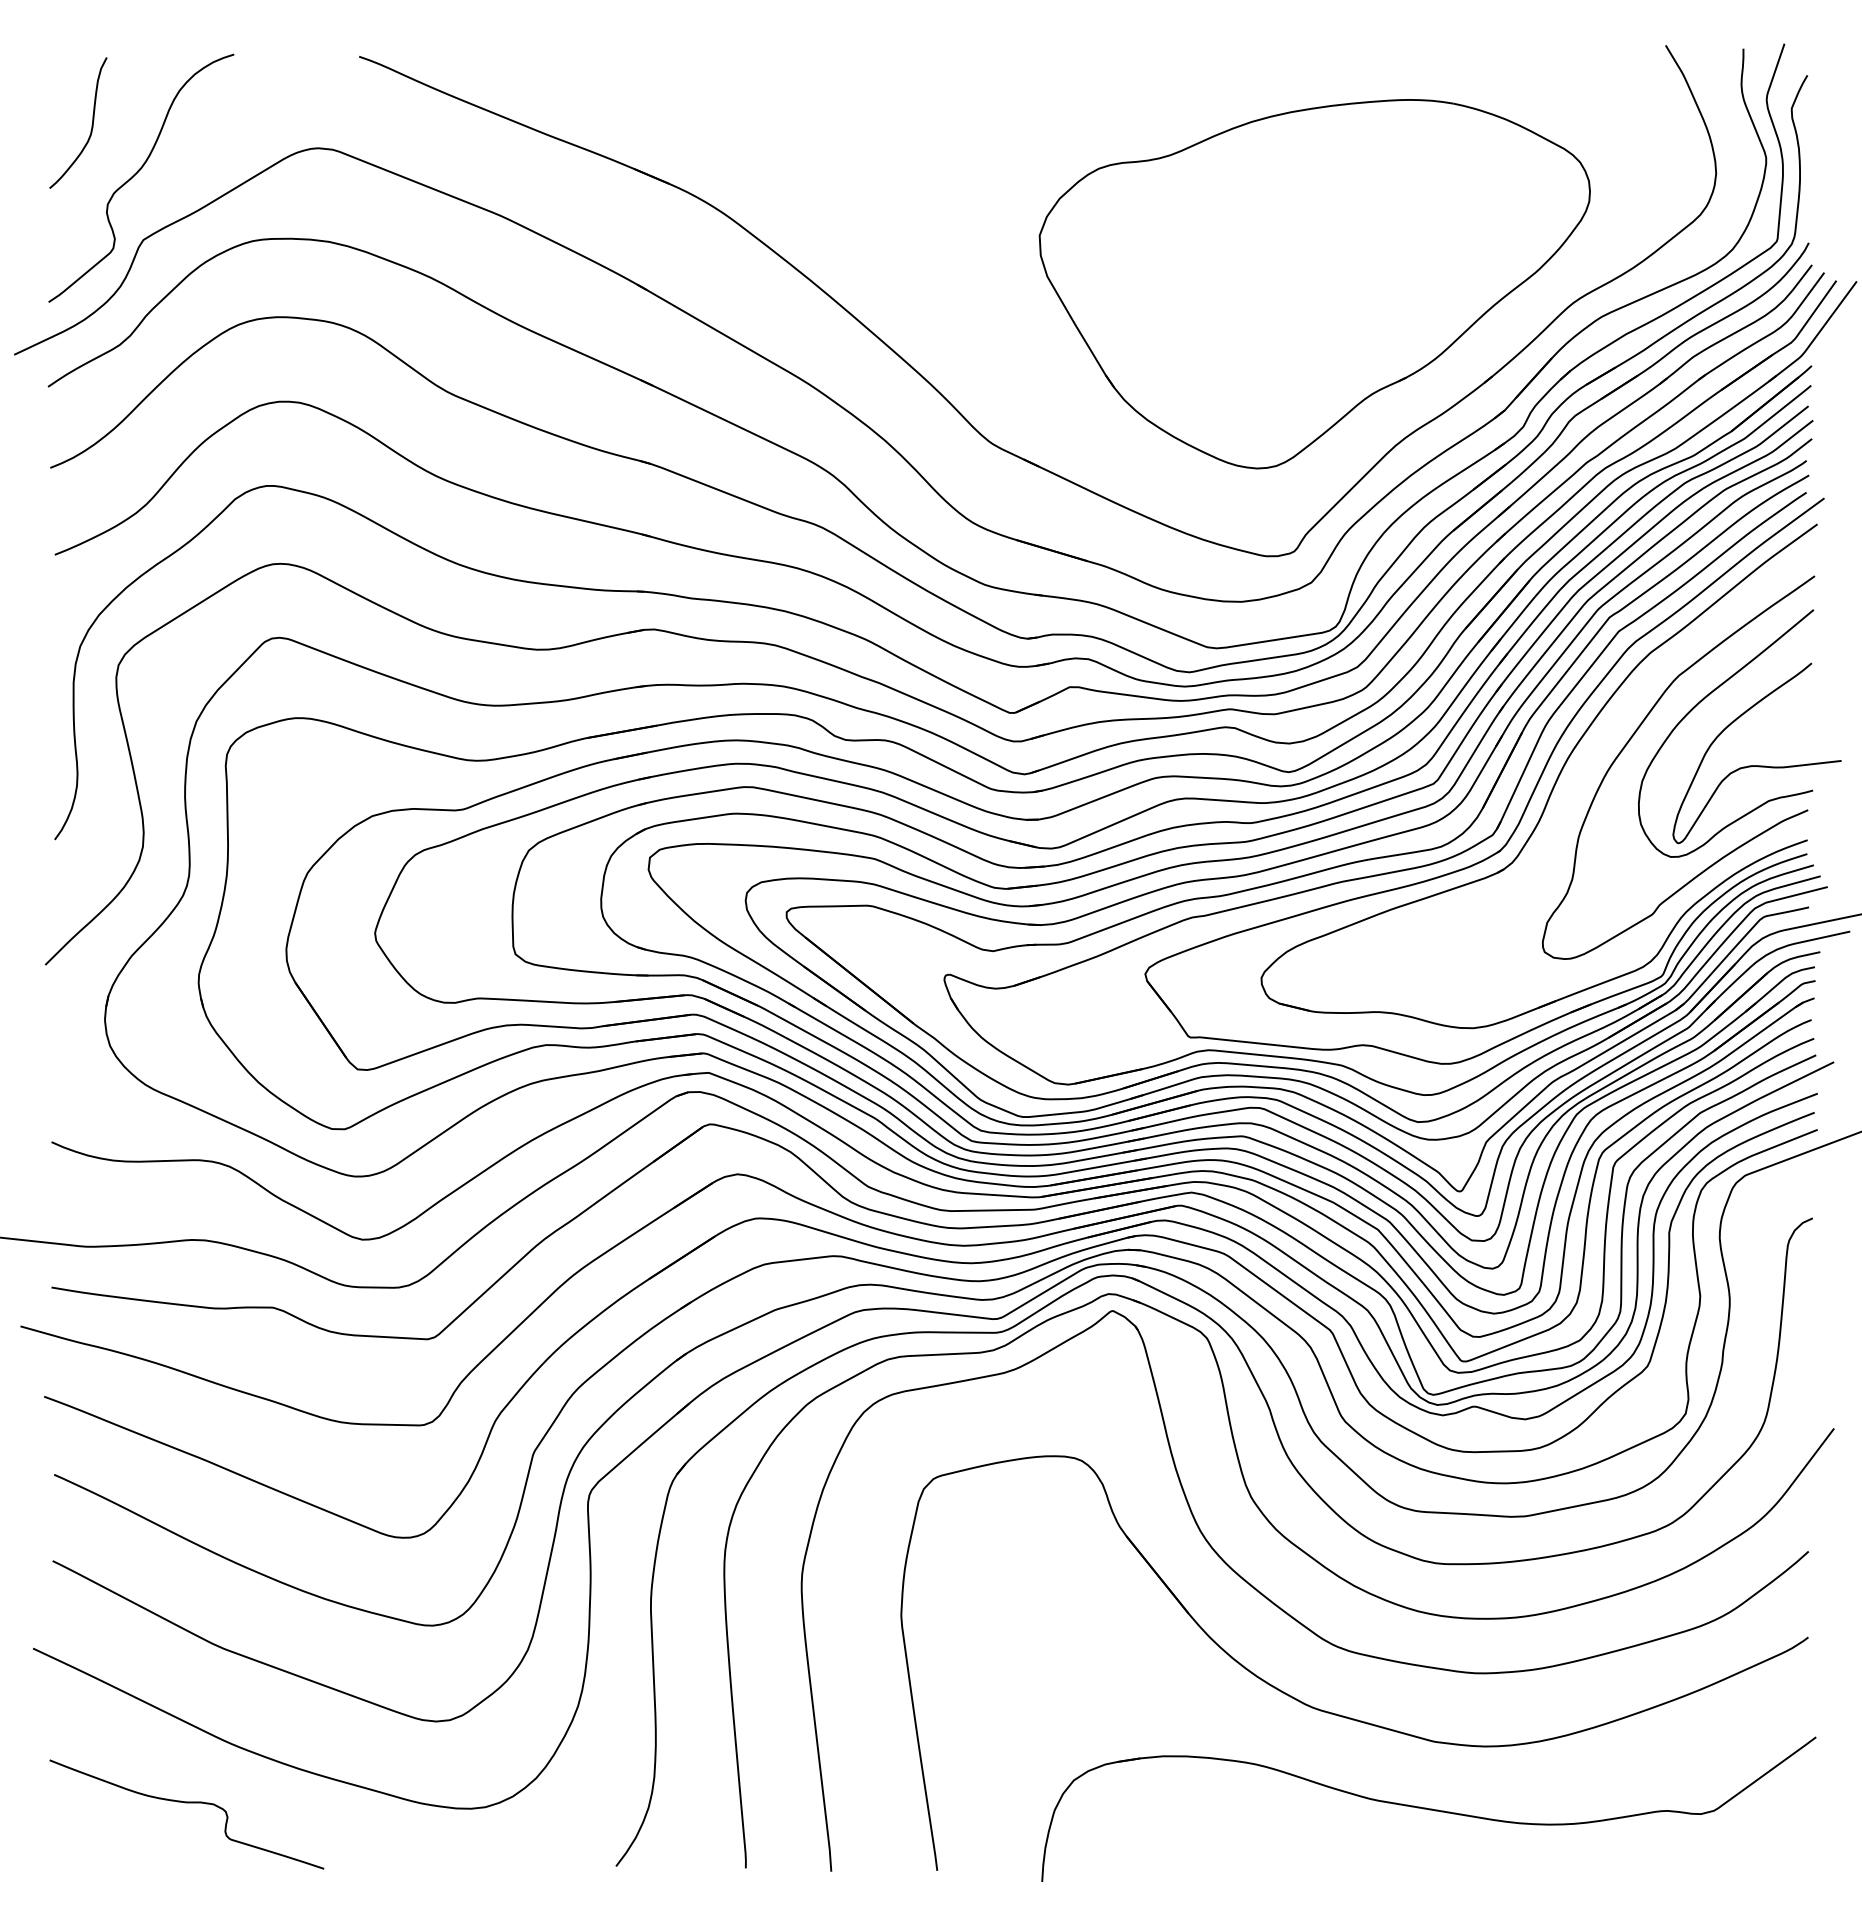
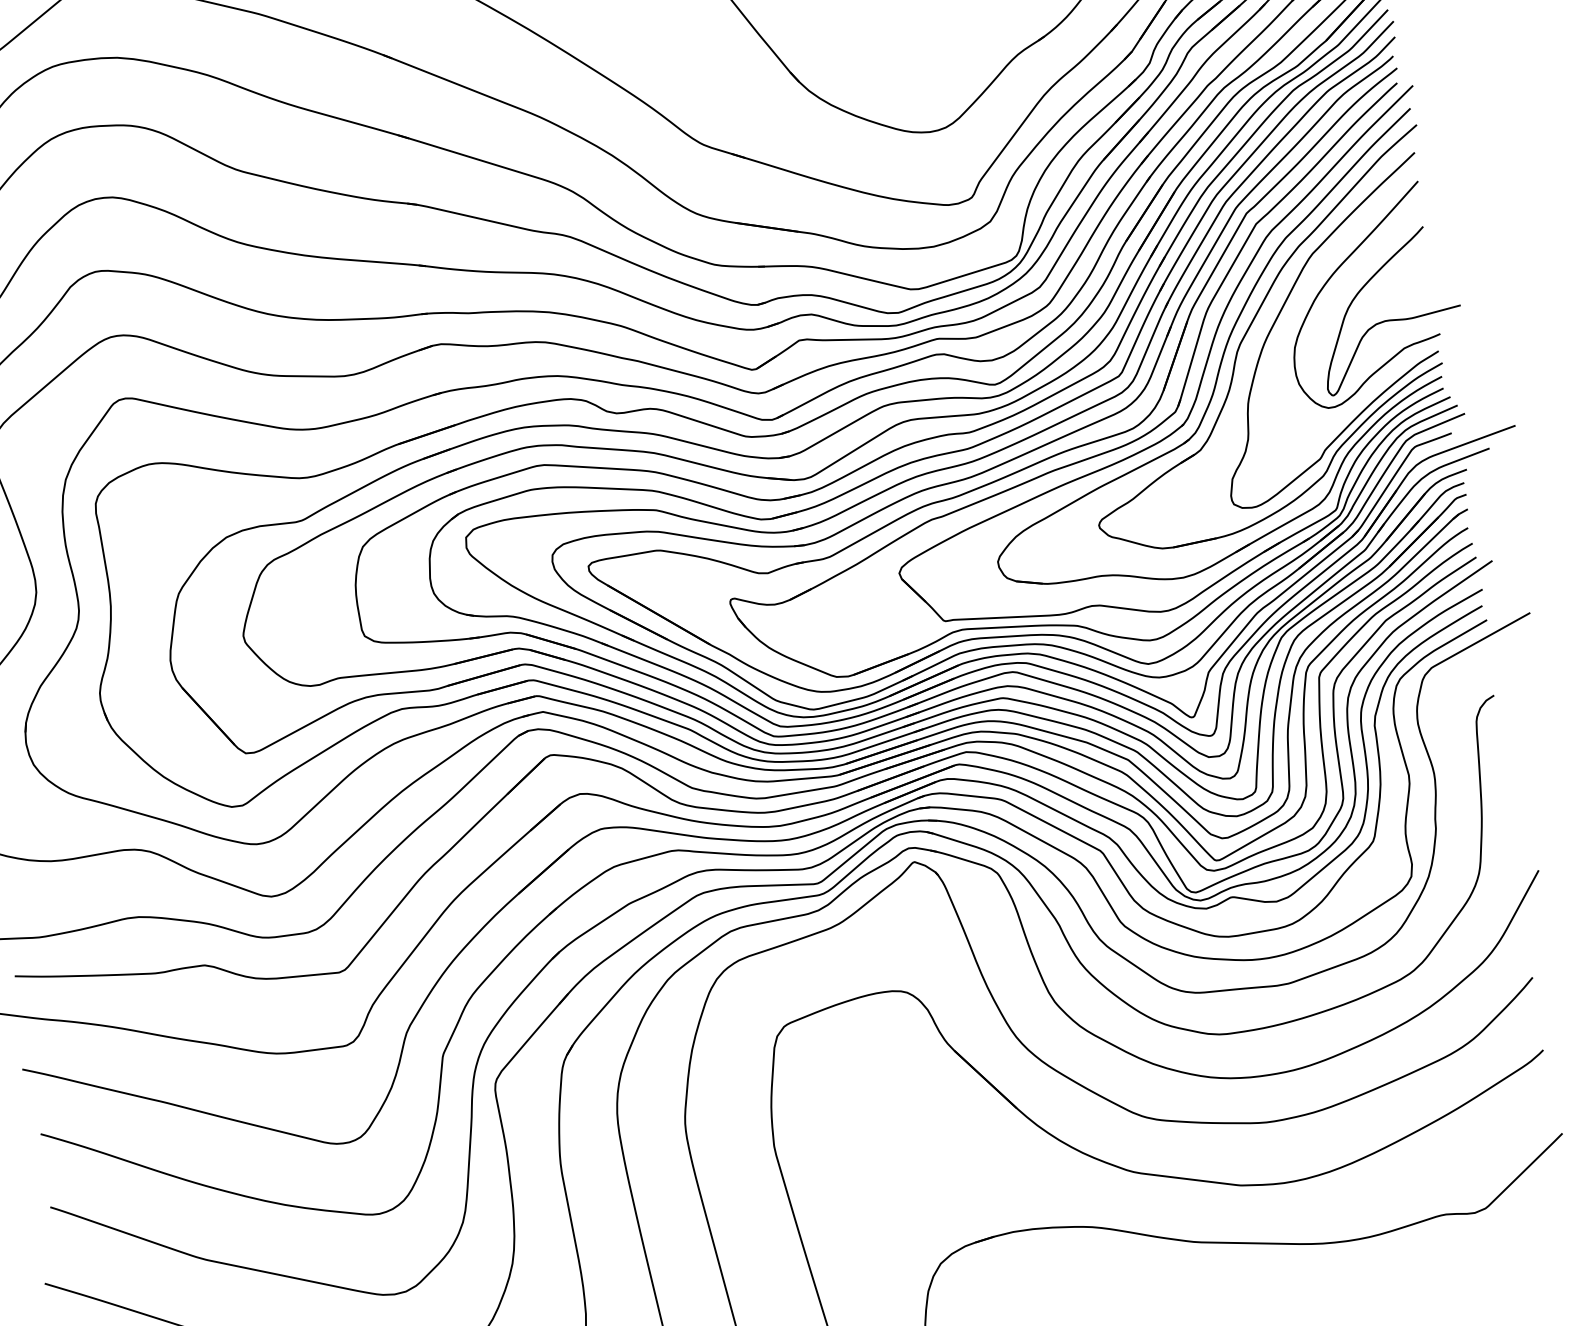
part: (1589, 756) -> (1247, 333), added

